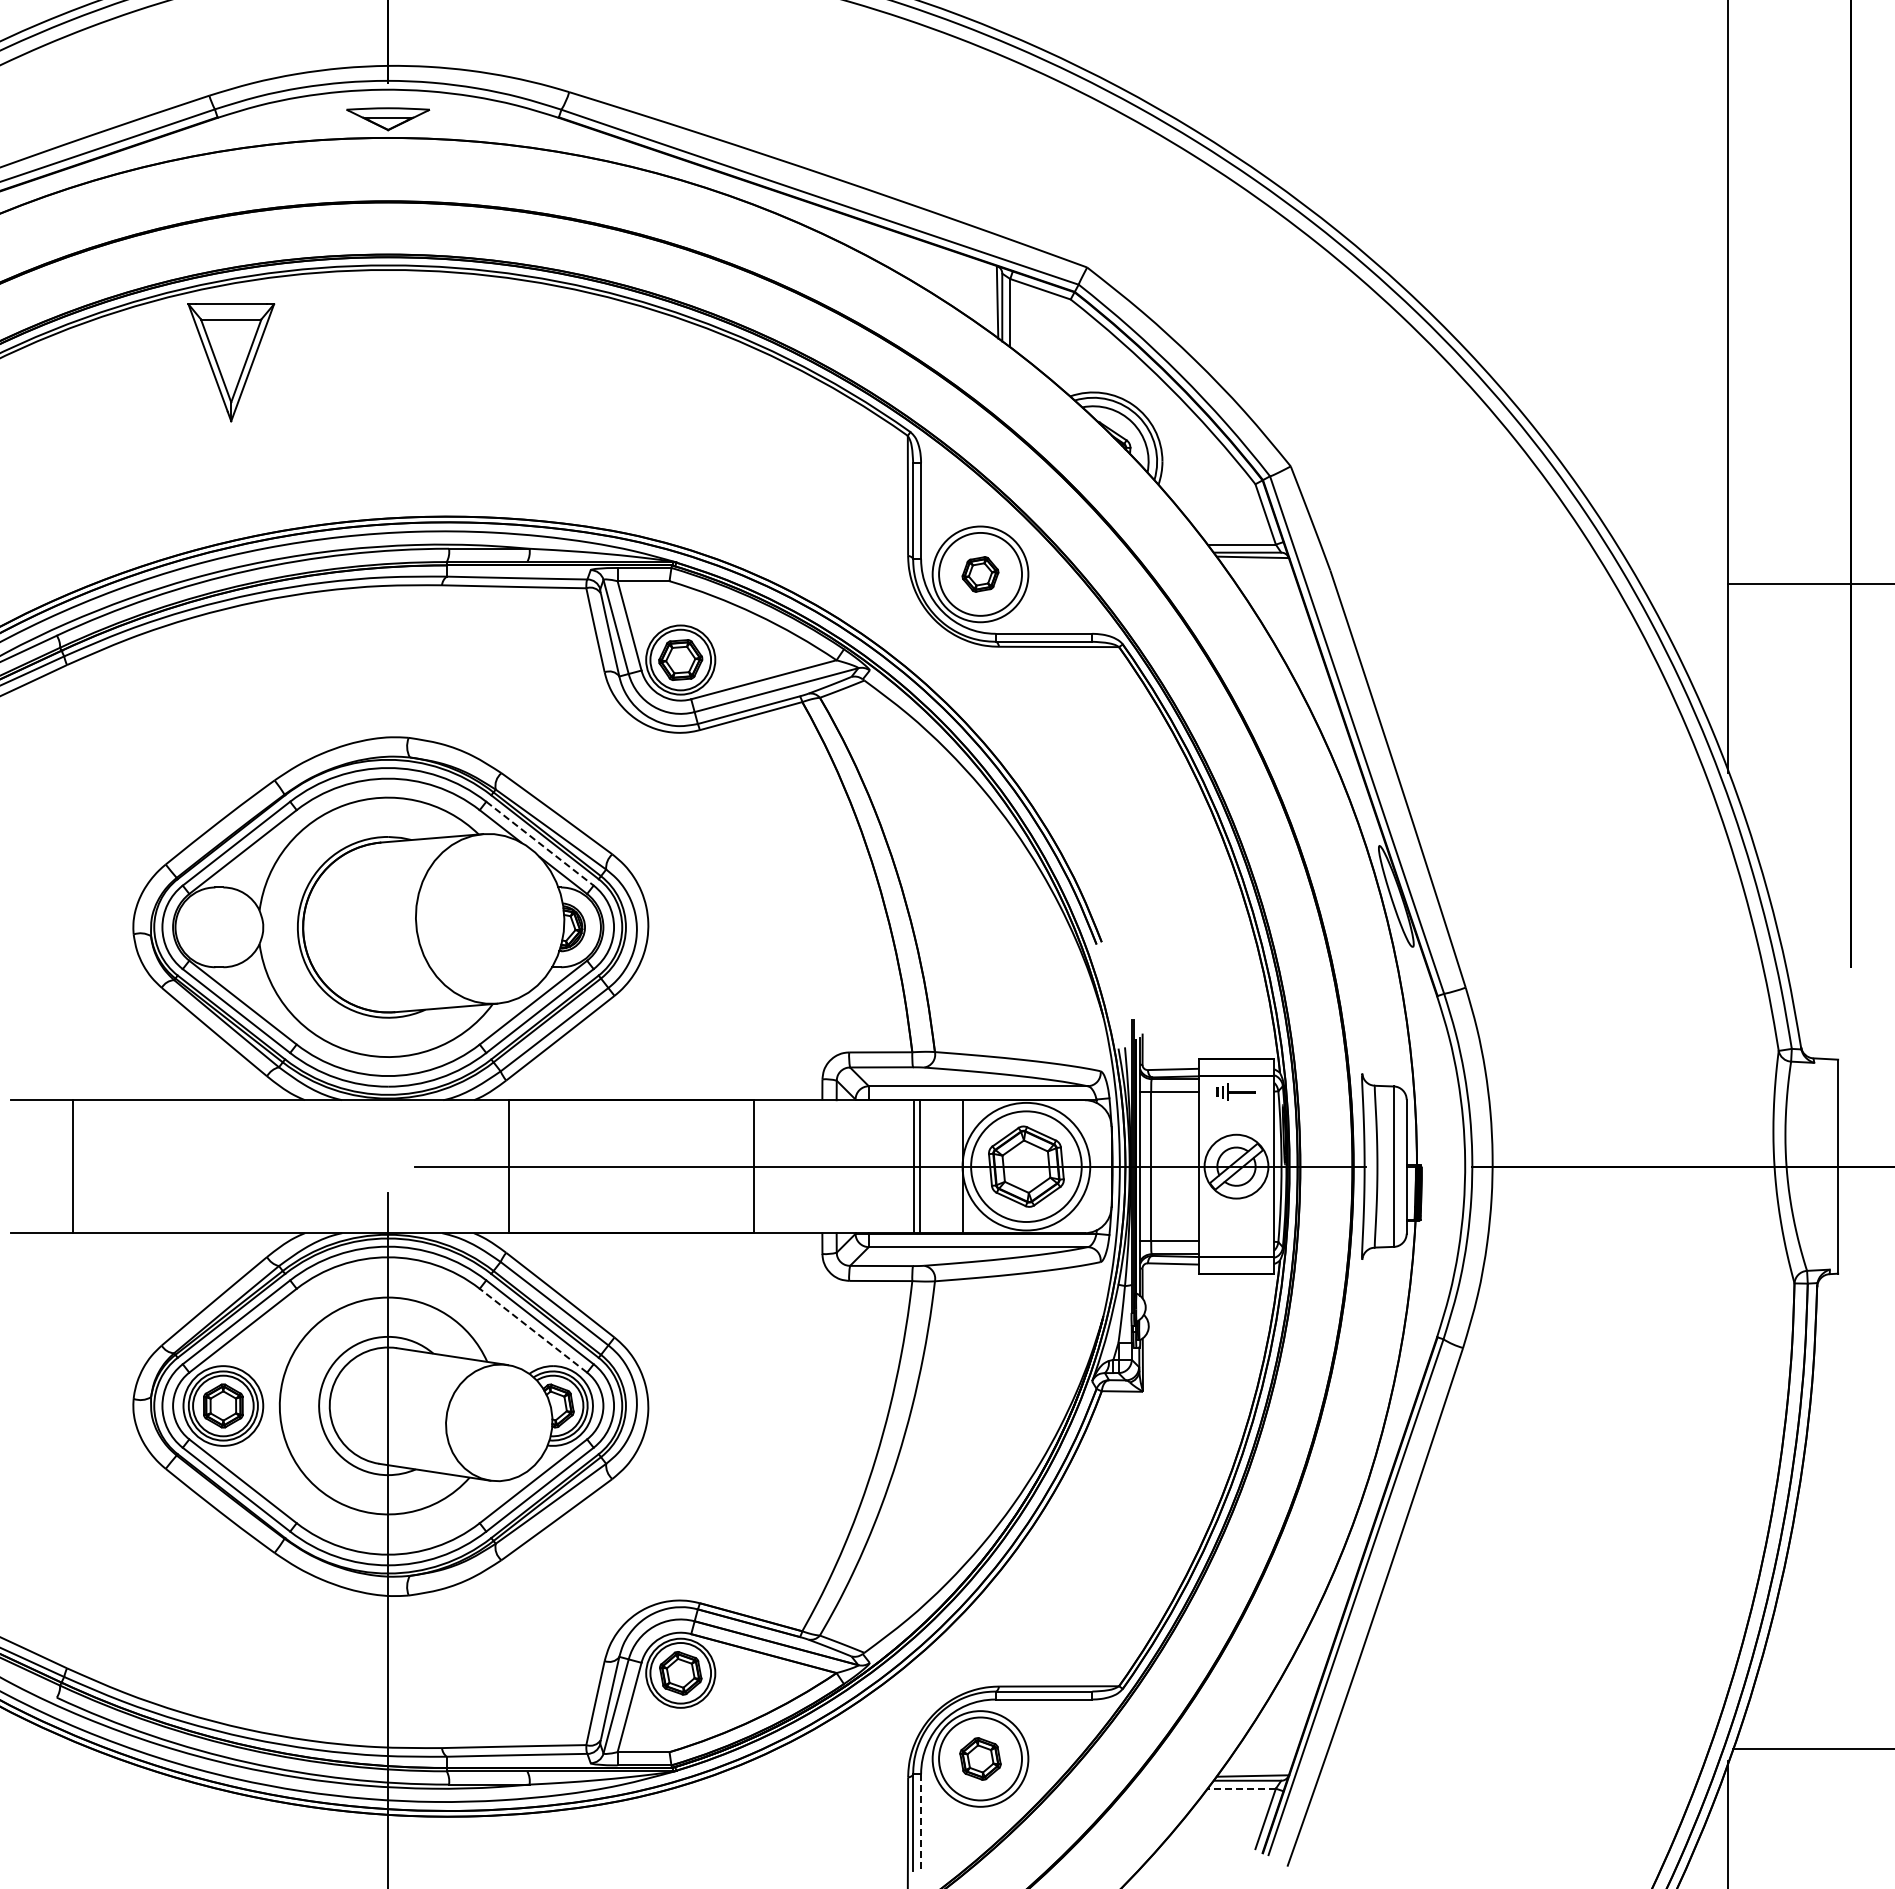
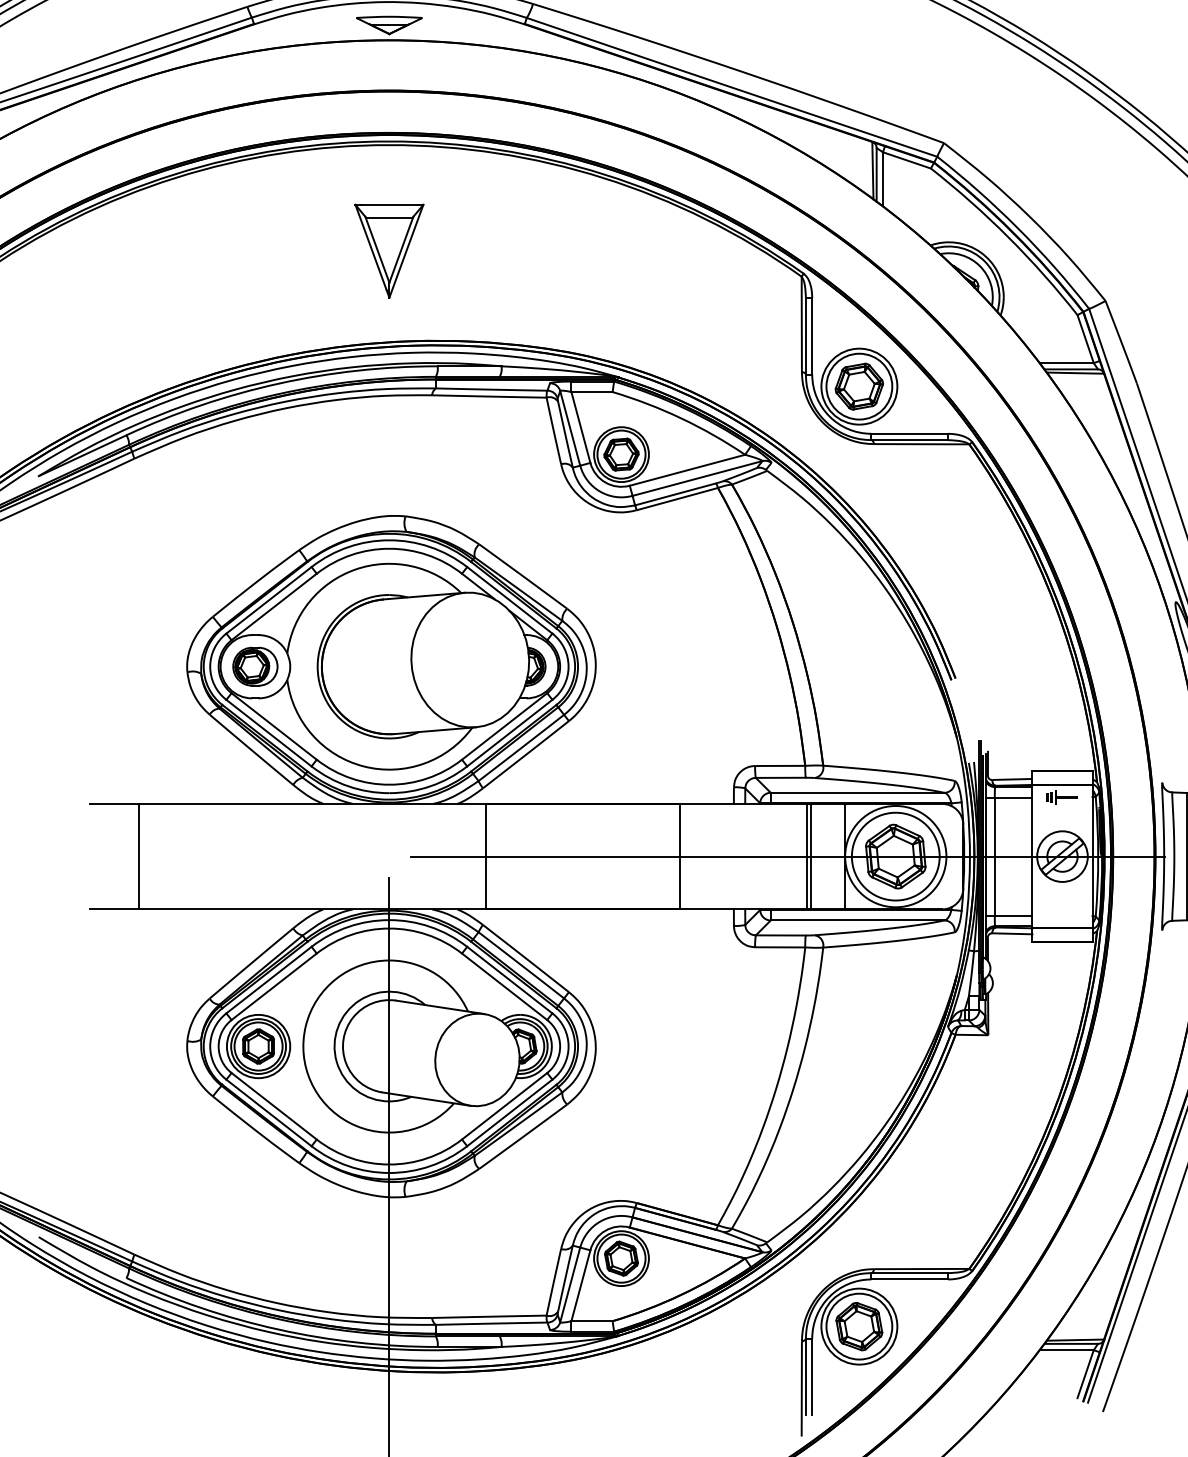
part: (231, 362) -> (389, 251), moved
part: (980, 574) -> (859, 386), size x1.67
line: (540, 843) -> (510, 600), dashed -> solid
part: (219, 927) -> (255, 666), added
line: (533, 1330) -> (504, 986), dashed -> solid
part: (980, 1758) -> (859, 1326), size x1.43
line: (1241, 1788) -> (1066, 1350), dashed -> solid
line: (921, 1822) -> (812, 1377), dashed -> solid

